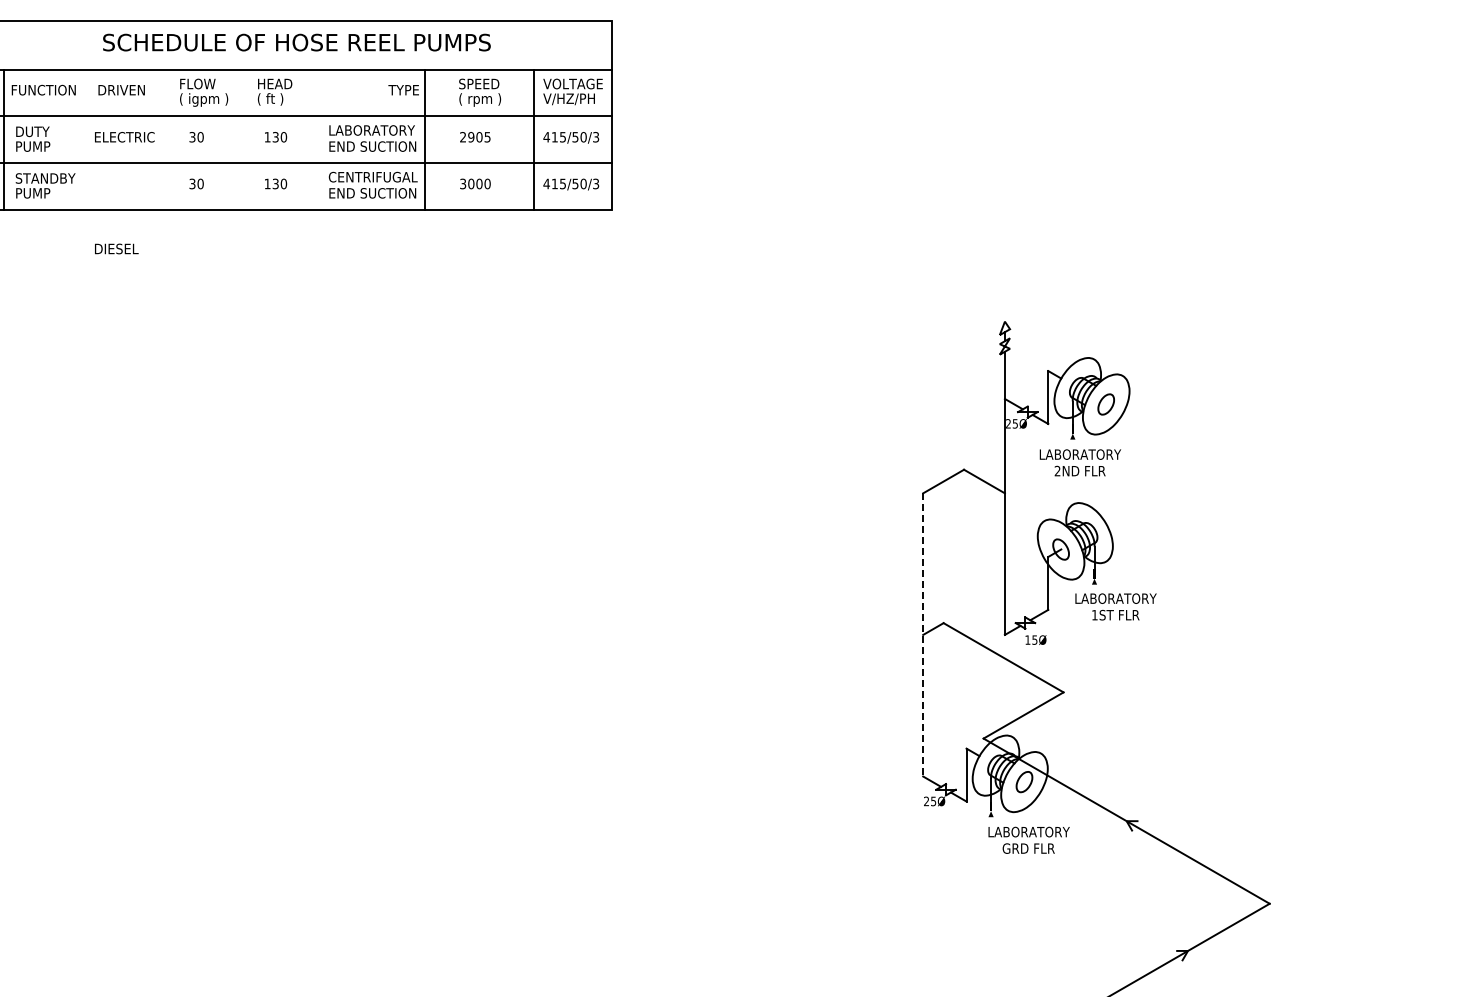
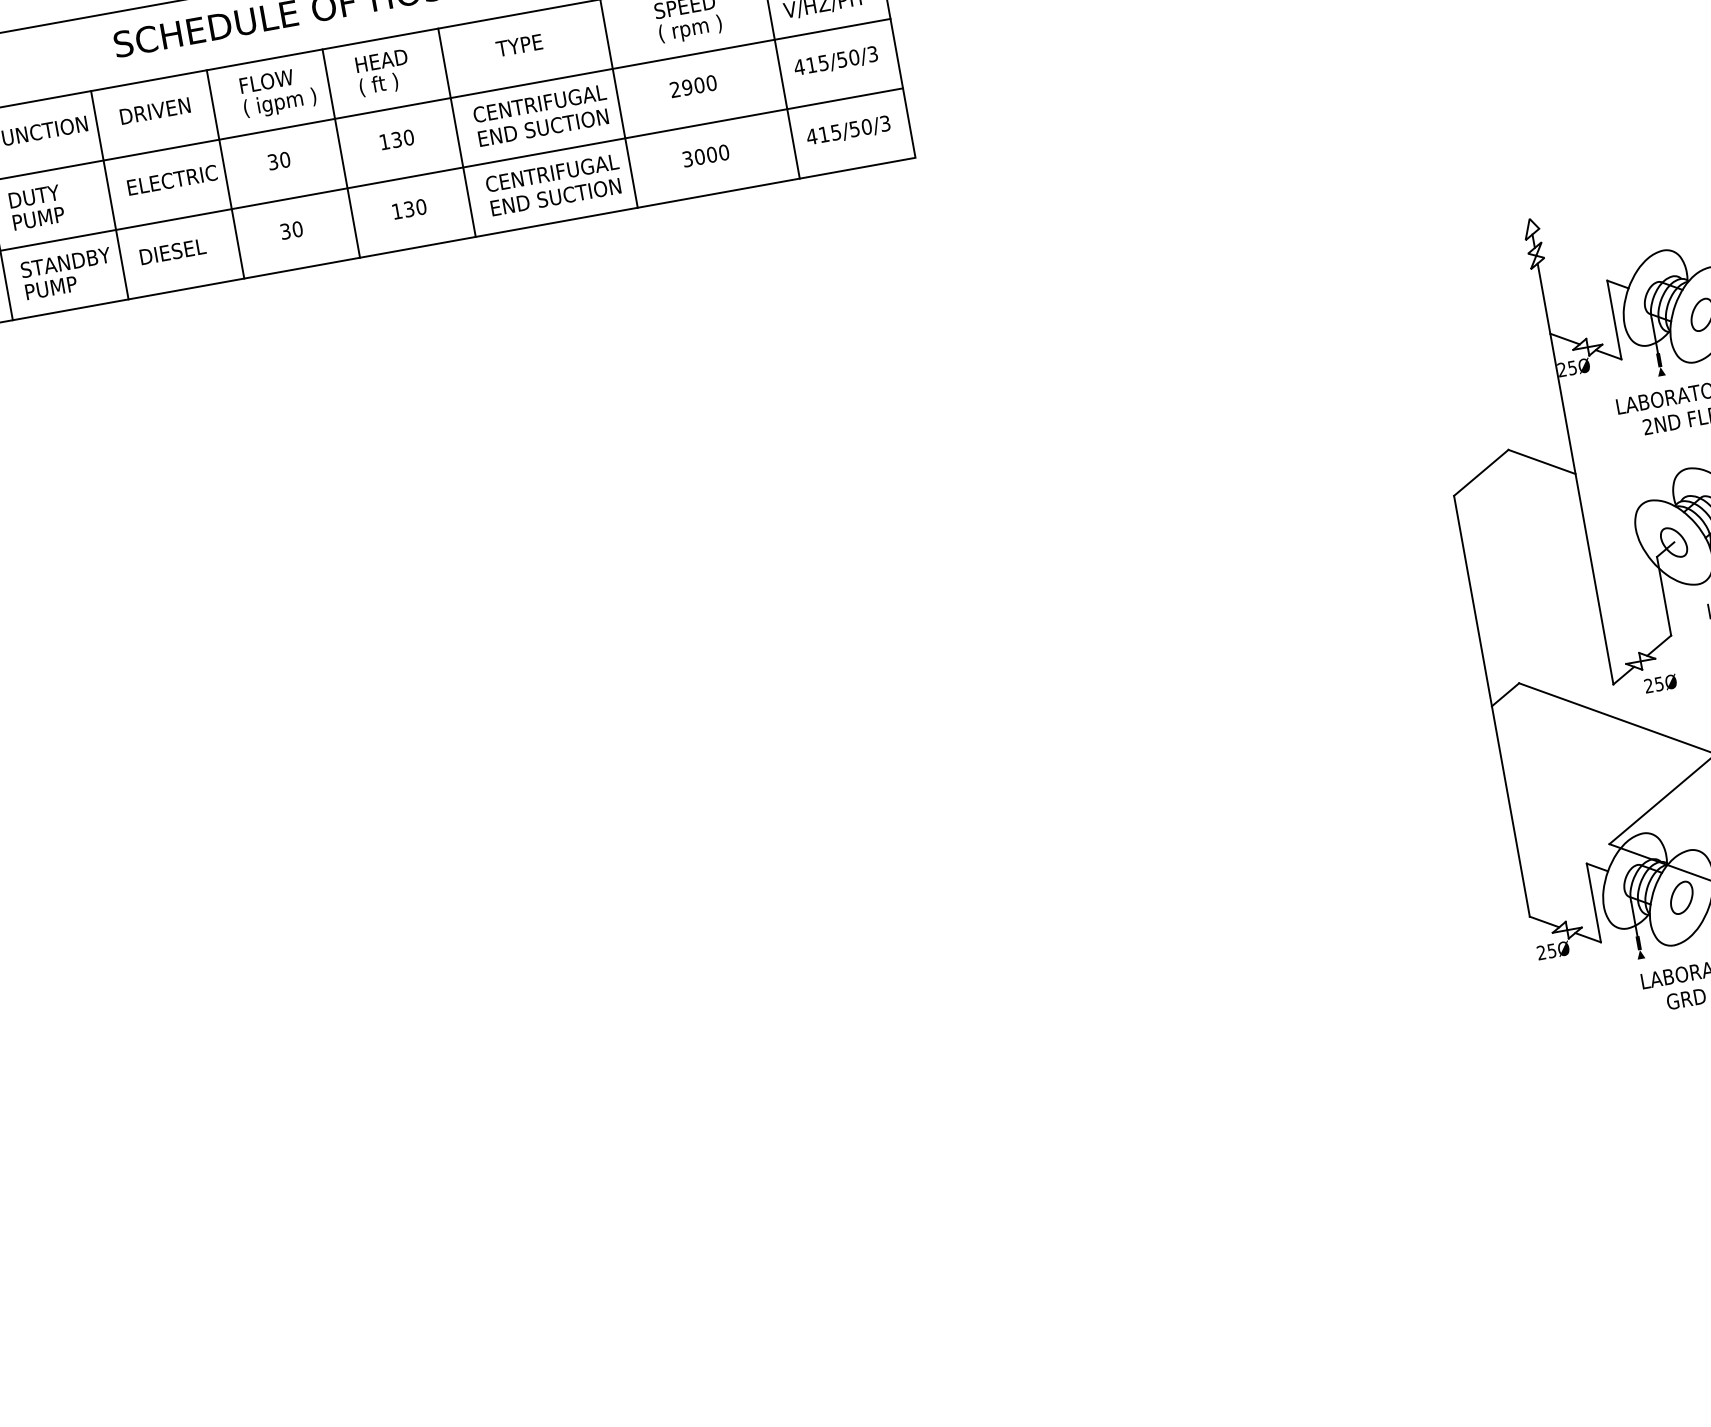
text: (403, 90) -> (519, 46), moved
text: (372, 130) -> (538, 103), LABORATORY -> CENTRIFUGAL
text: (487, 137) -> (711, 83), 2905 -> 2900
line: (82, 139) -> (110, 194), added
line: (160, 139) -> (226, 173), added
line: (237, 139) -> (340, 153), added
line: (315, 139) -> (456, 132), added
text: (116, 248) -> (172, 251), moved
line: (923, 634) -> (1492, 705), dashed -> solid
text: (1027, 639) -> (1648, 685), 15Ø -> 25Ø

